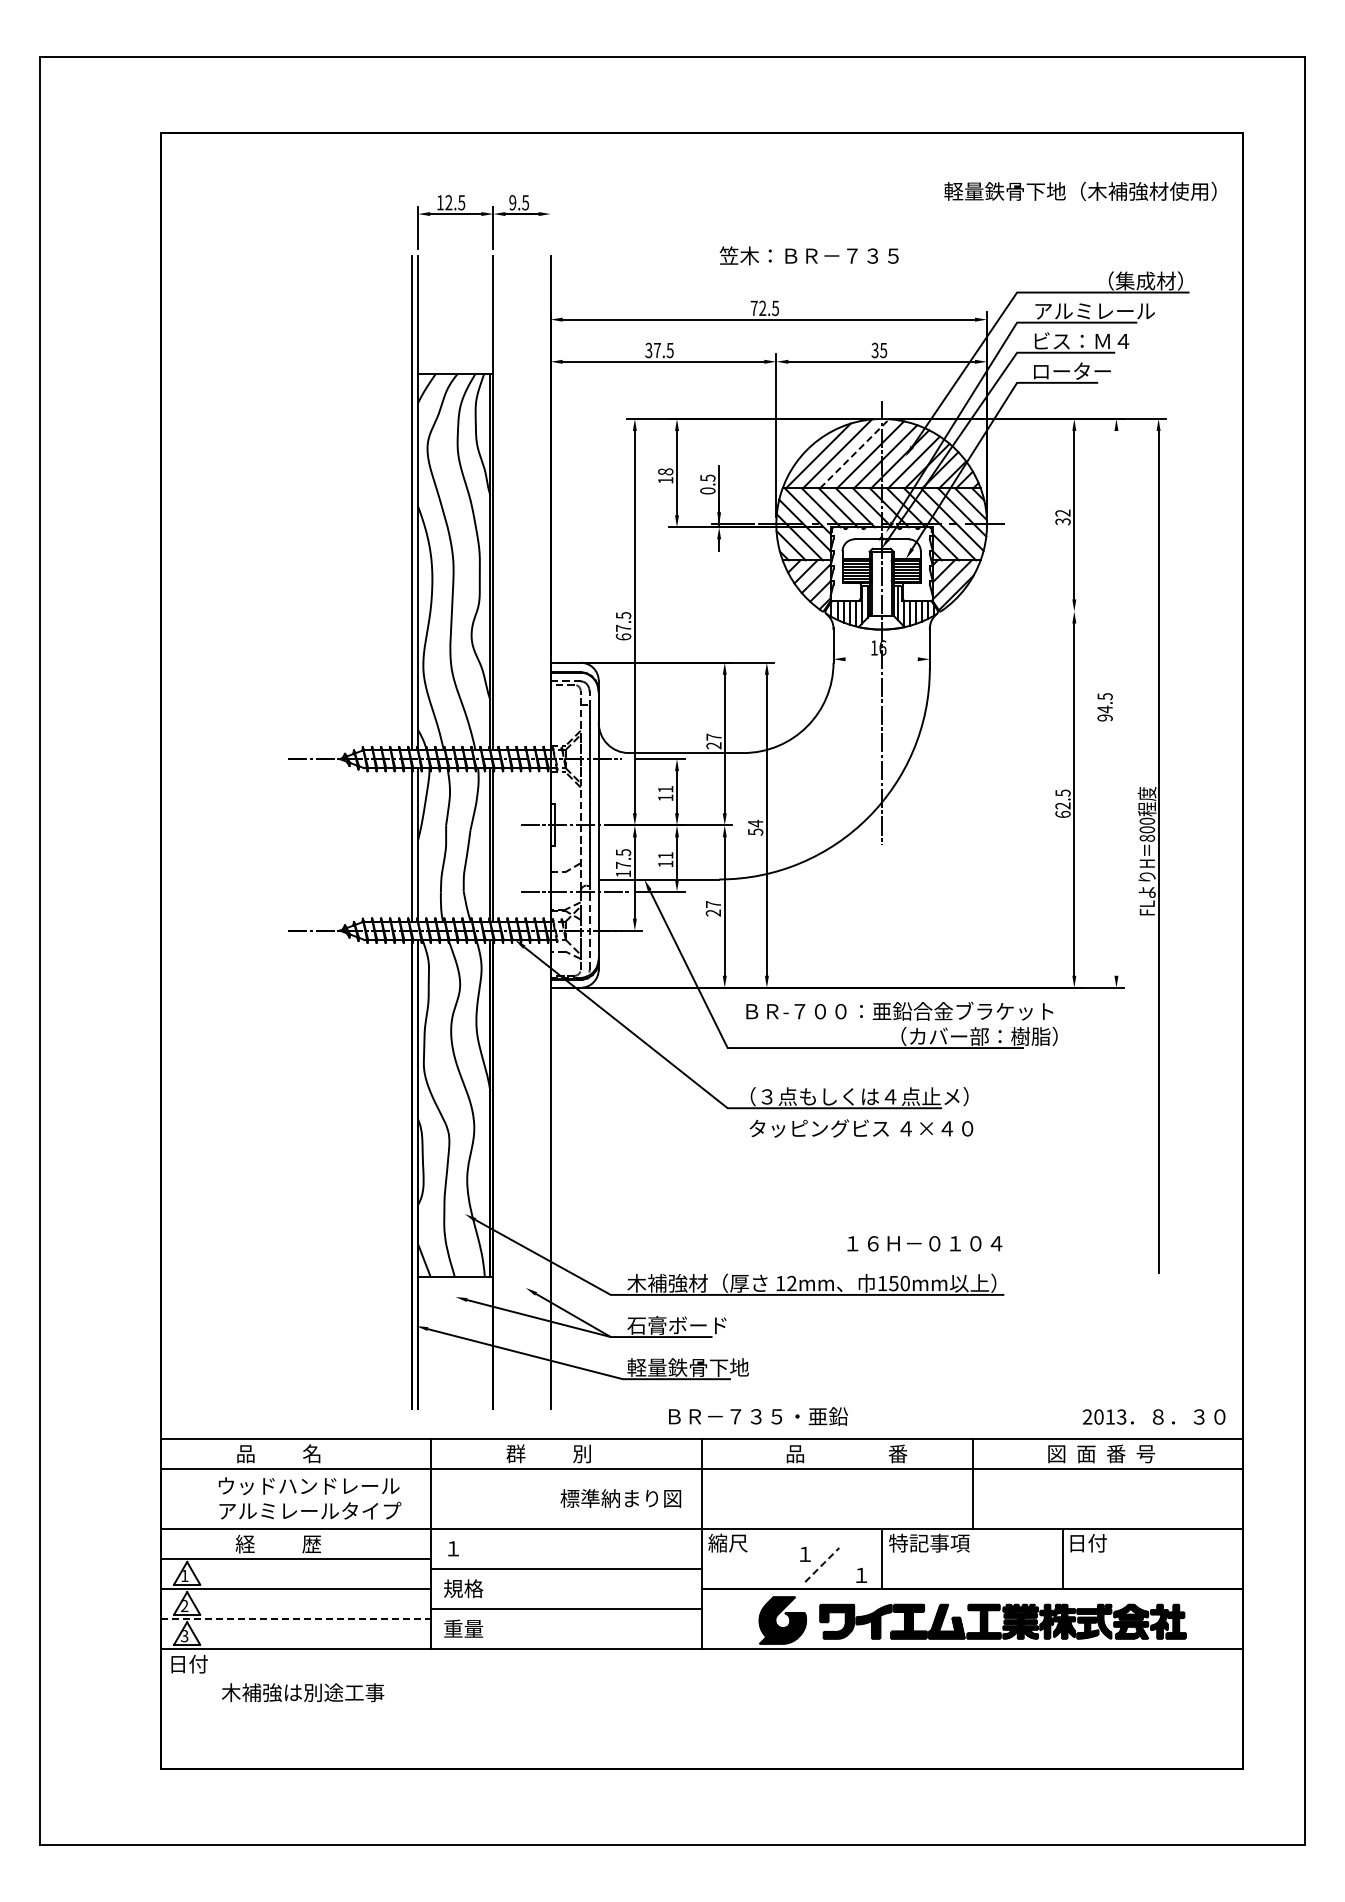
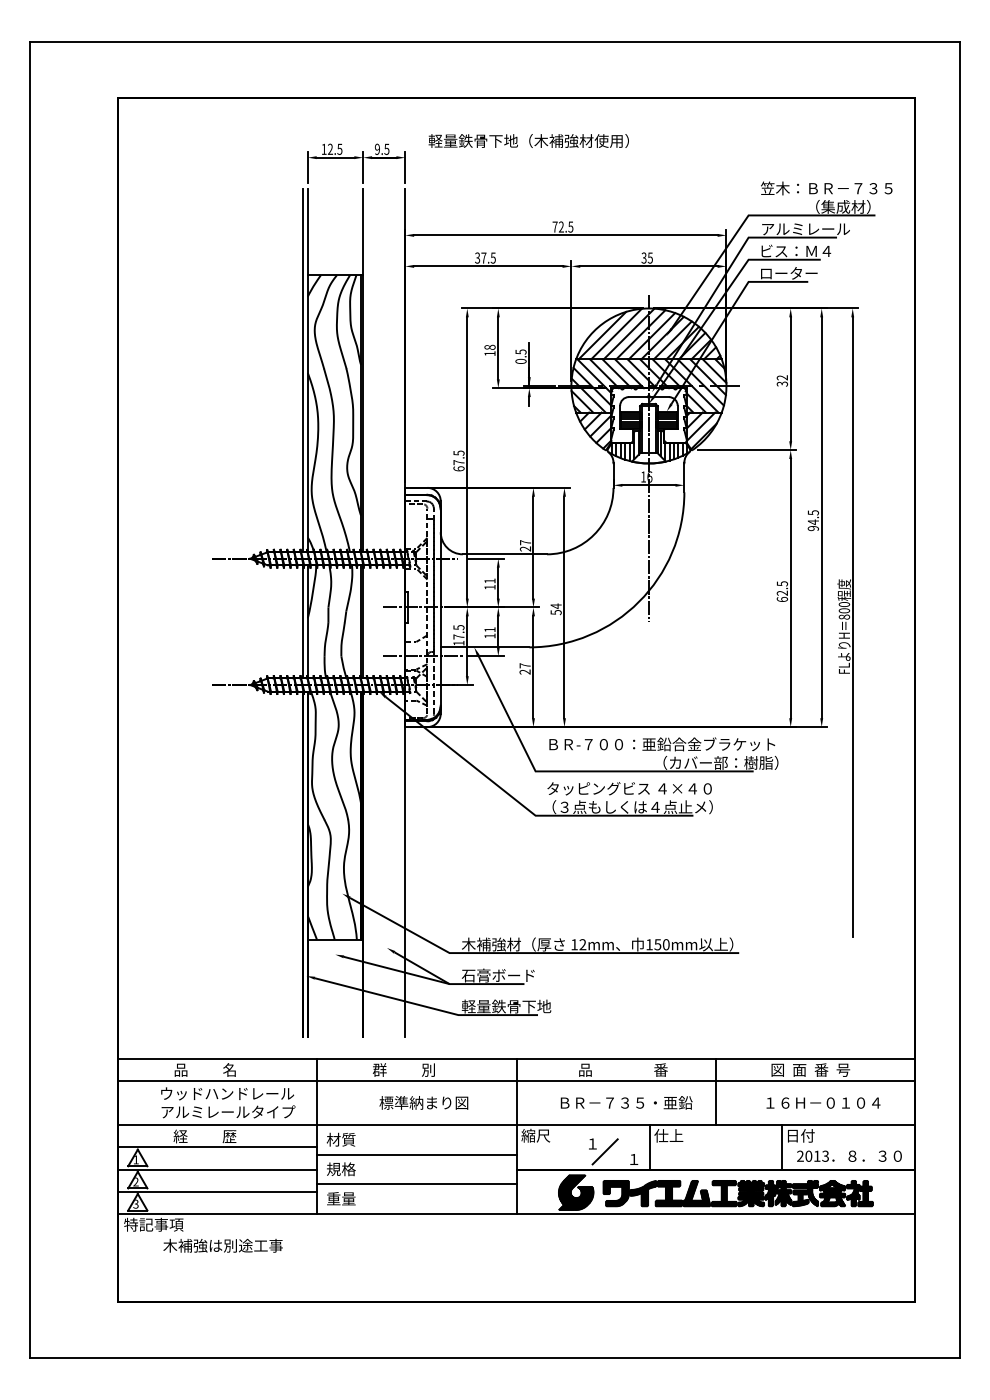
text: (1080, 190) -> (528, 140), moved
line: (550, 227) -> (405, 167), added
text: (808, 255) -> (826, 188), moved
line: (854, 453) -> (628, 333), dashed -> solid
line: (1014, 611) -> (746, 450), added
line: (881, 659) -> (648, 485), added
line: (1116, 703) -> (821, 517), added
text: (861, 1128) -> (629, 788), moved
text: (924, 1243) -> (823, 1102), moved
text: (758, 1416) -> (626, 1102), moved
text: (1154, 1416) -> (849, 1155), moved
text: (620, 1498) -> (423, 1102), moved
text: (929, 1542) -> (684, 1135), 特記事項 -> 仕上
text: (463, 1548) -> (341, 1139), １ -> 材質
line: (822, 1564) -> (605, 1151), dashed -> solid
line: (296, 1619) -> (218, 1191), dashed -> solid
text: (208, 1663) -> (153, 1224), 日付 -> 特記事項

